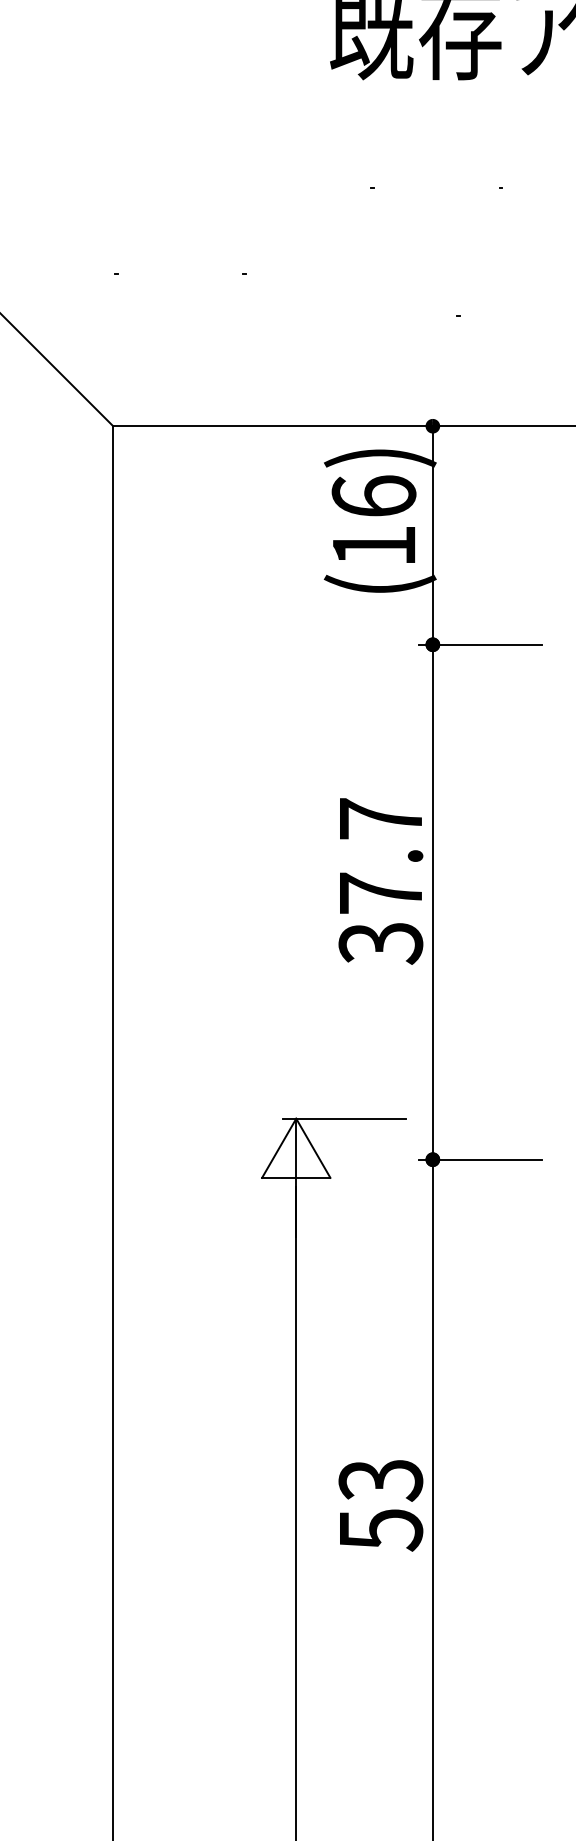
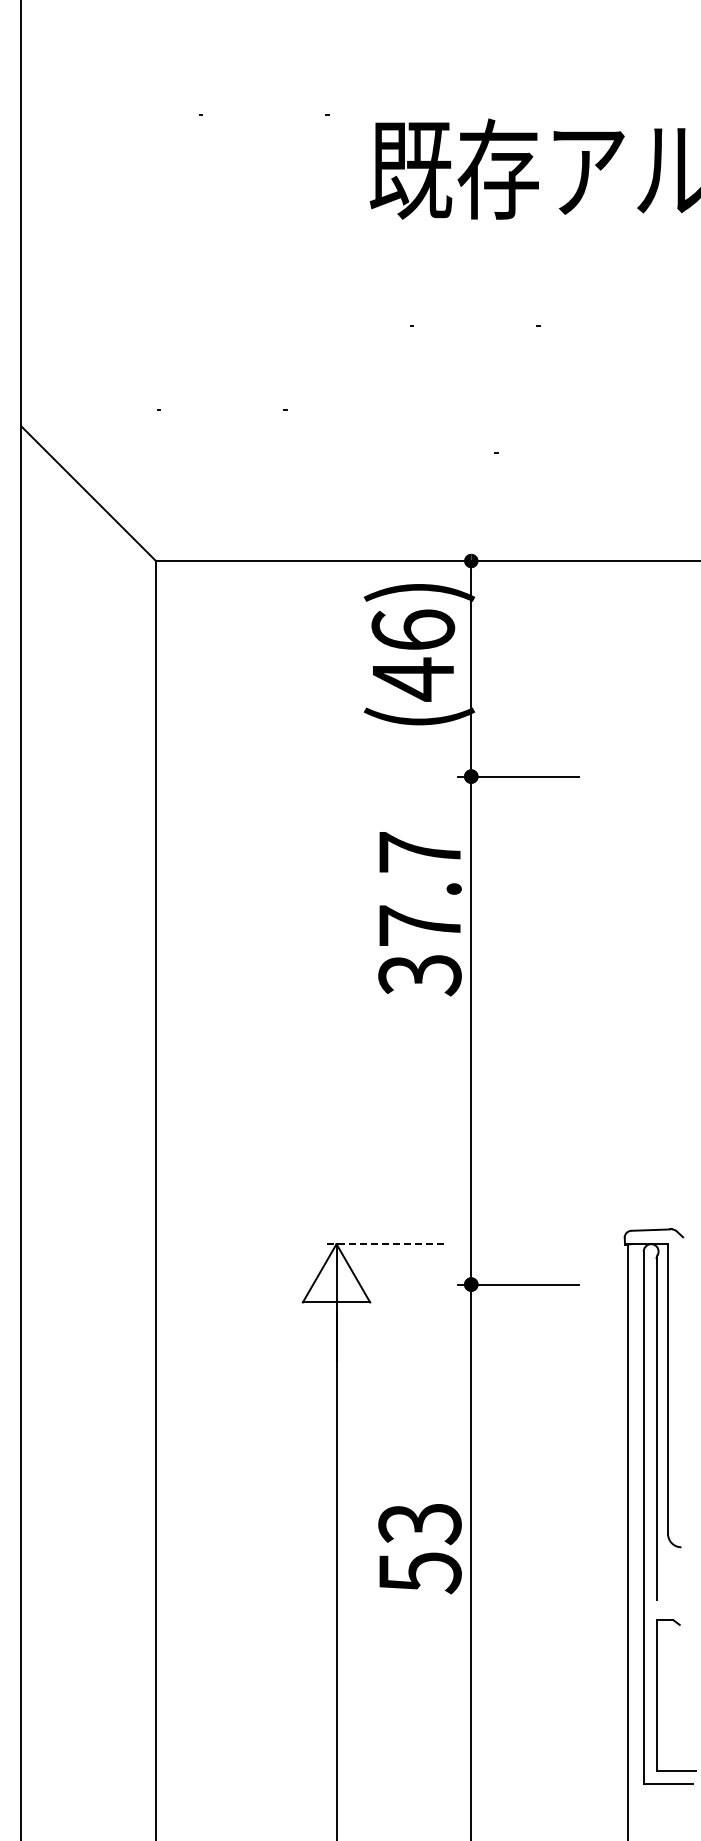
text: (374, 546) -> (413, 679), (16) -> (46)
text: (380, 881) -> (419, 914), moved
line: (343, 1119) -> (383, 1244), solid -> dashed
text: (380, 1506) -> (419, 1549), moved

